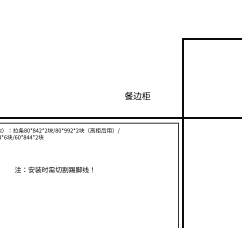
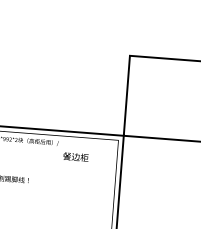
text: (137, 95) -> (75, 156), moved

